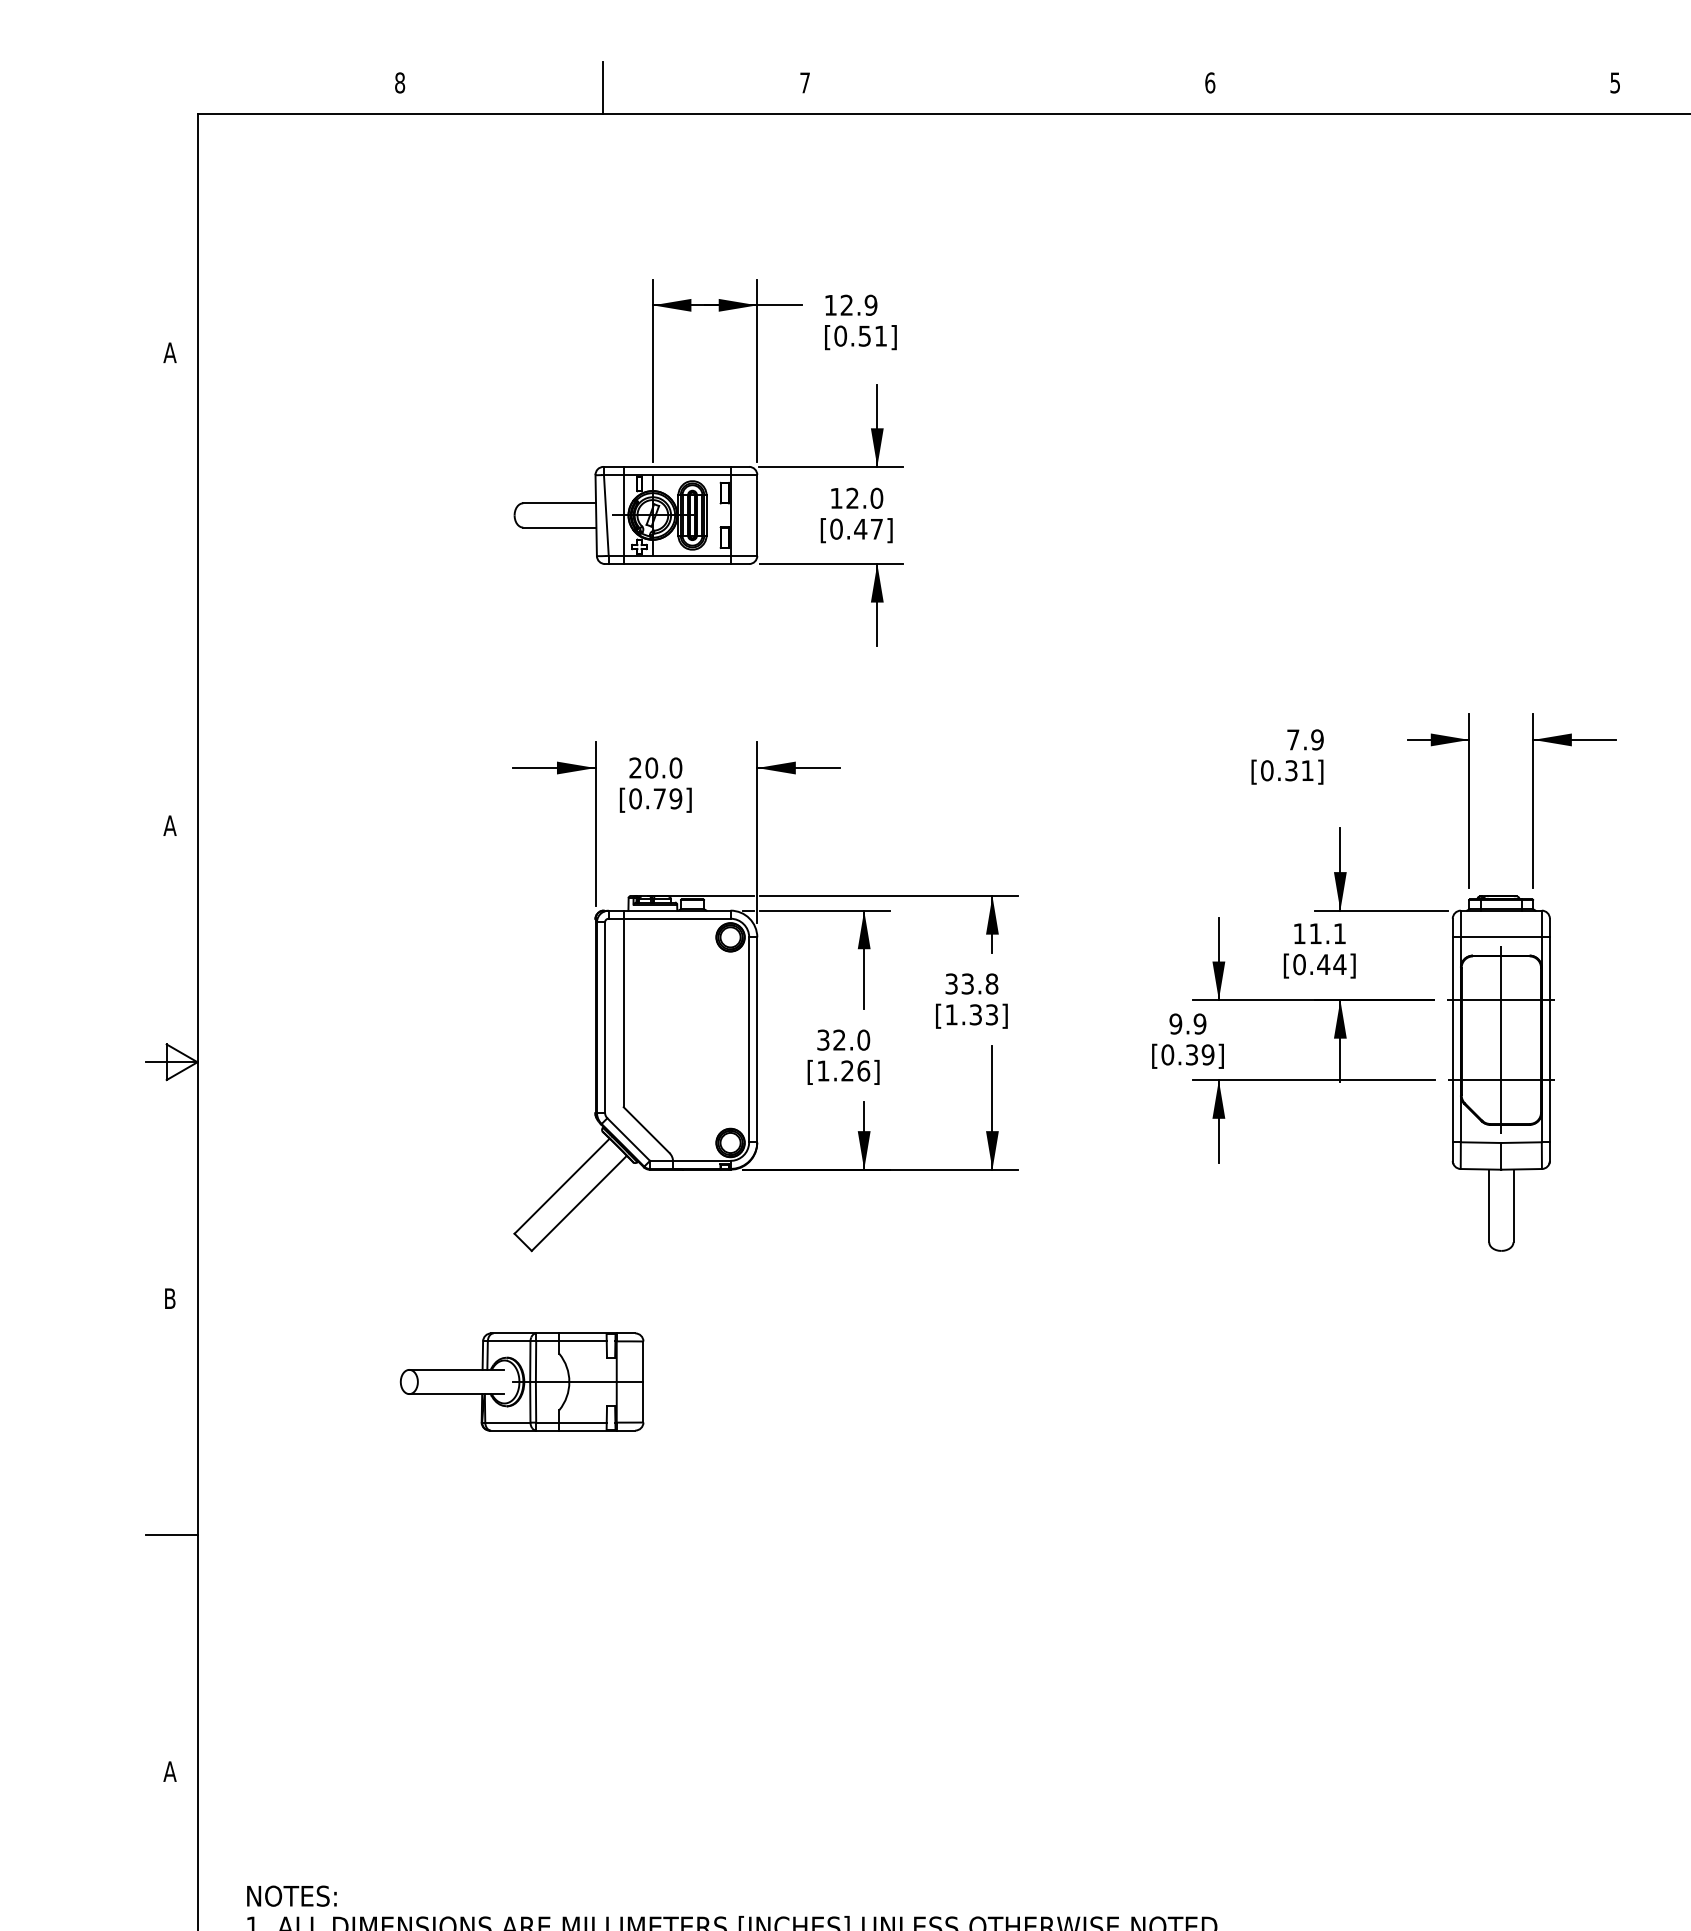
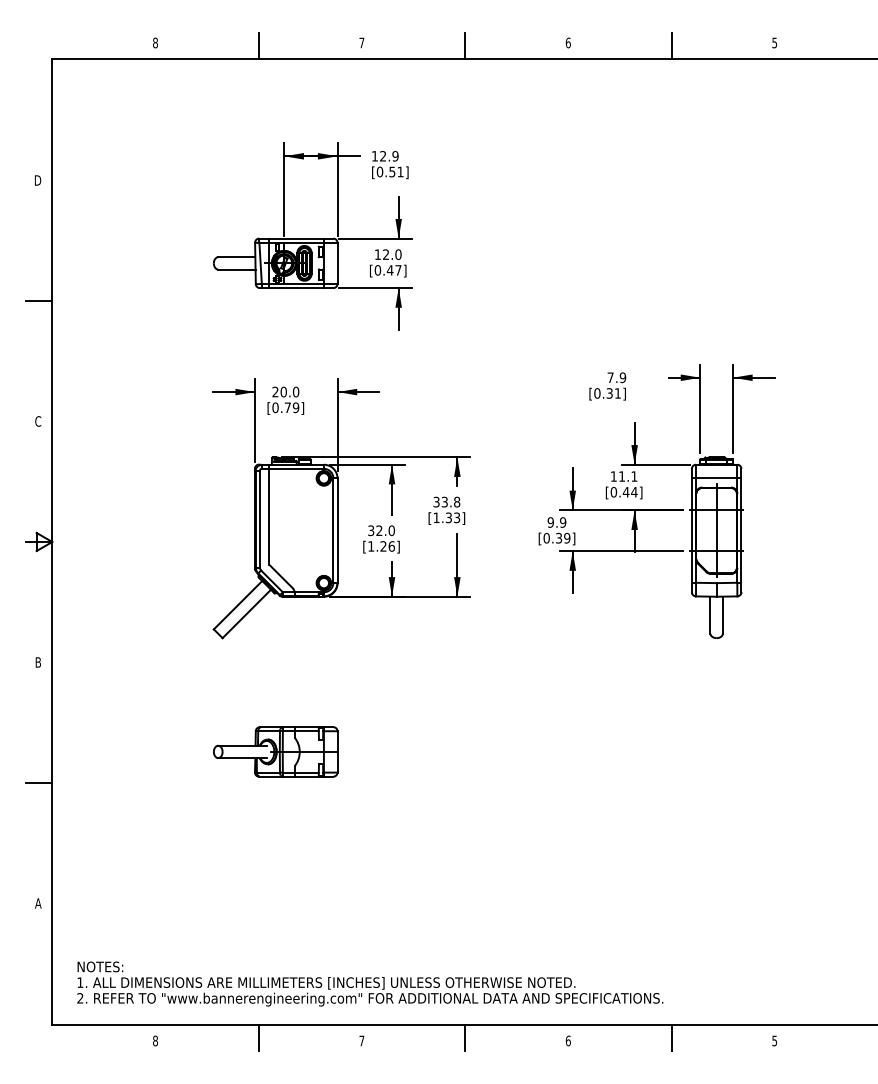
line: (1008, 87) -> (465, 45), added
line: (1412, 87) -> (671, 45), added
text: (168, 352) -> (37, 180), A -> D
line: (172, 590) -> (39, 301), added
text: (170, 825) -> (38, 421), A -> C
part: (521, 1381) -> (275, 751), moved

